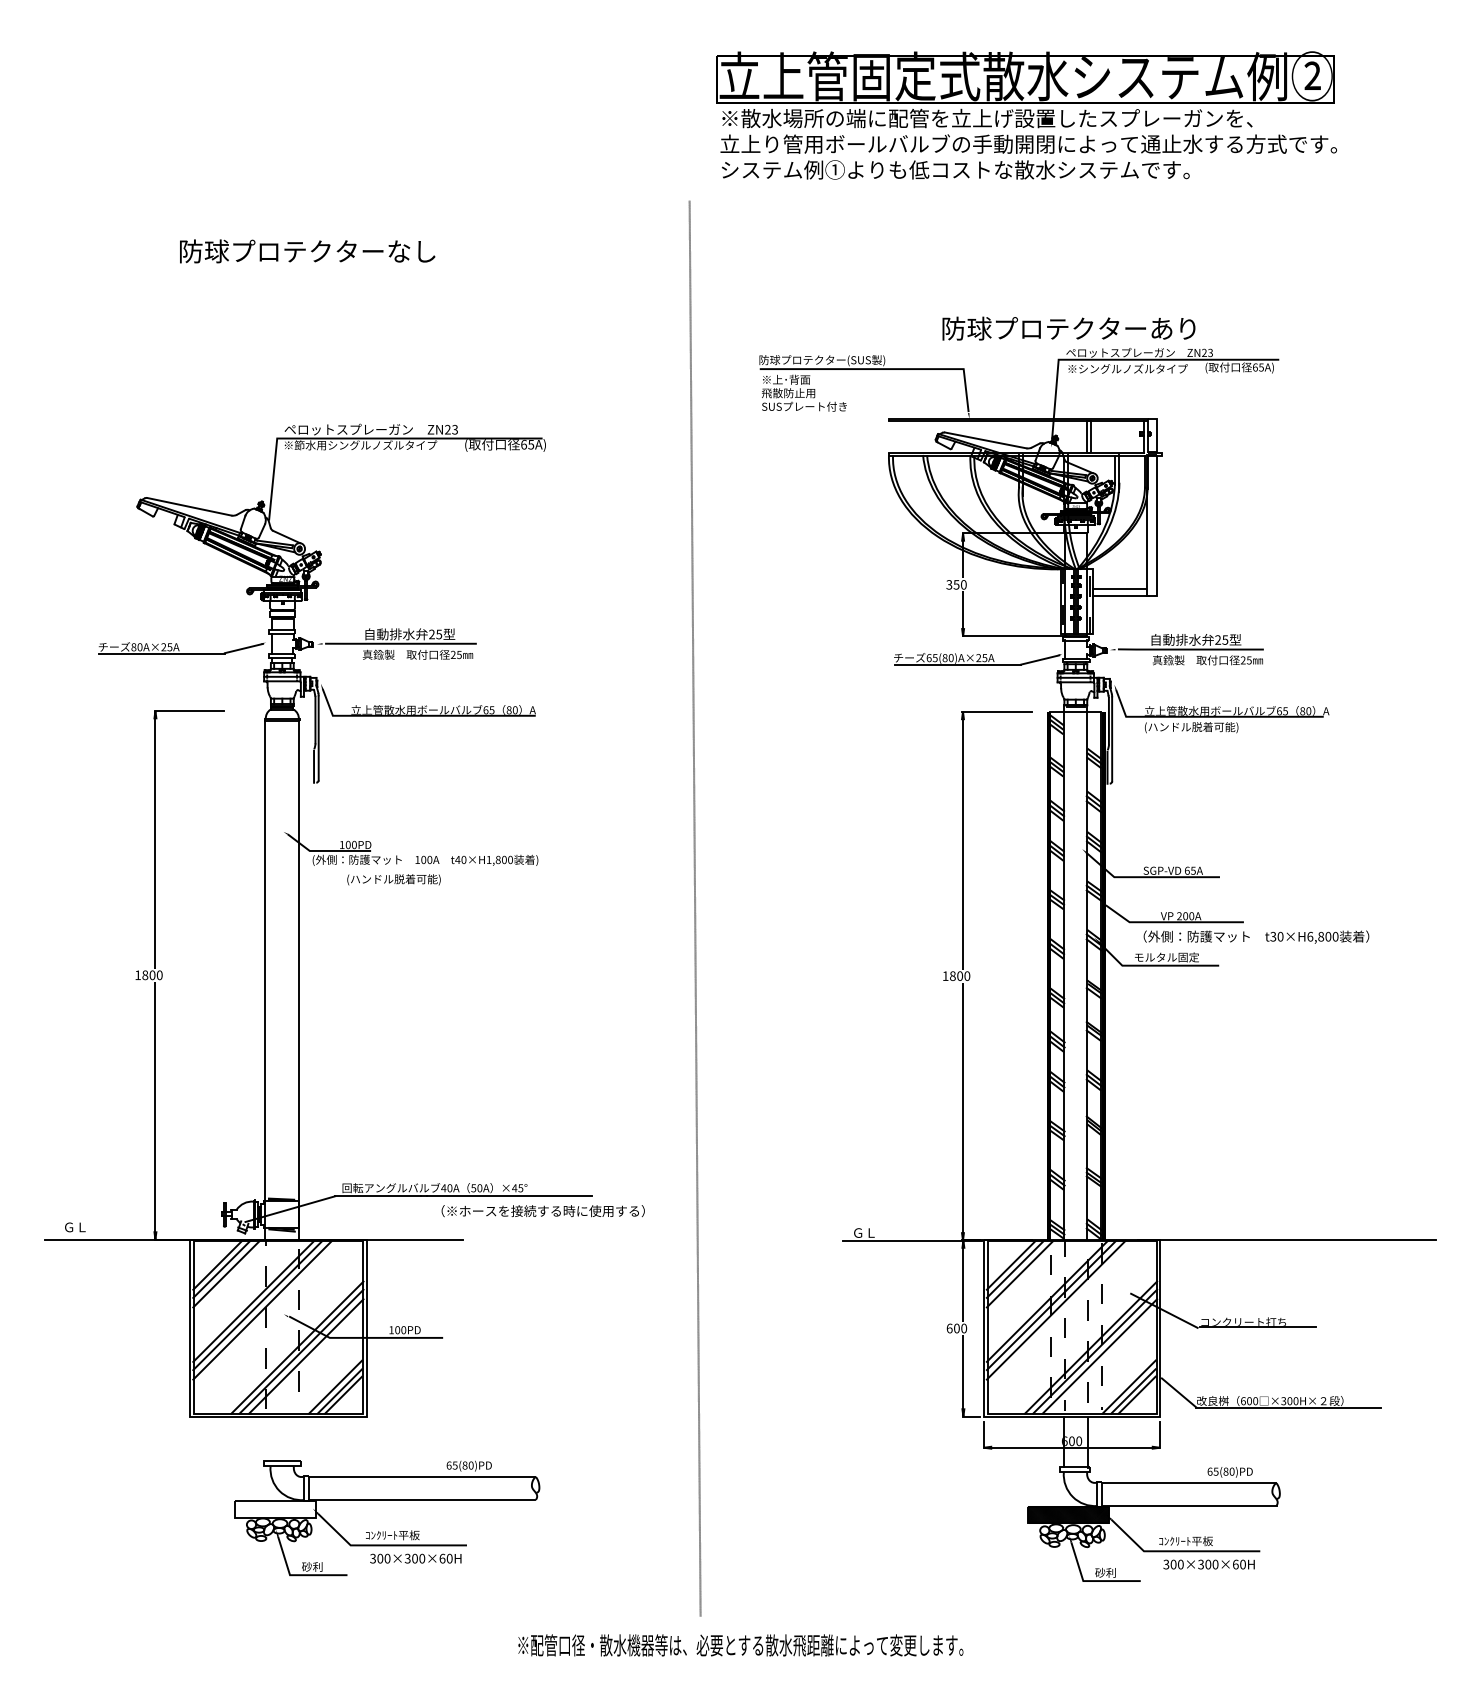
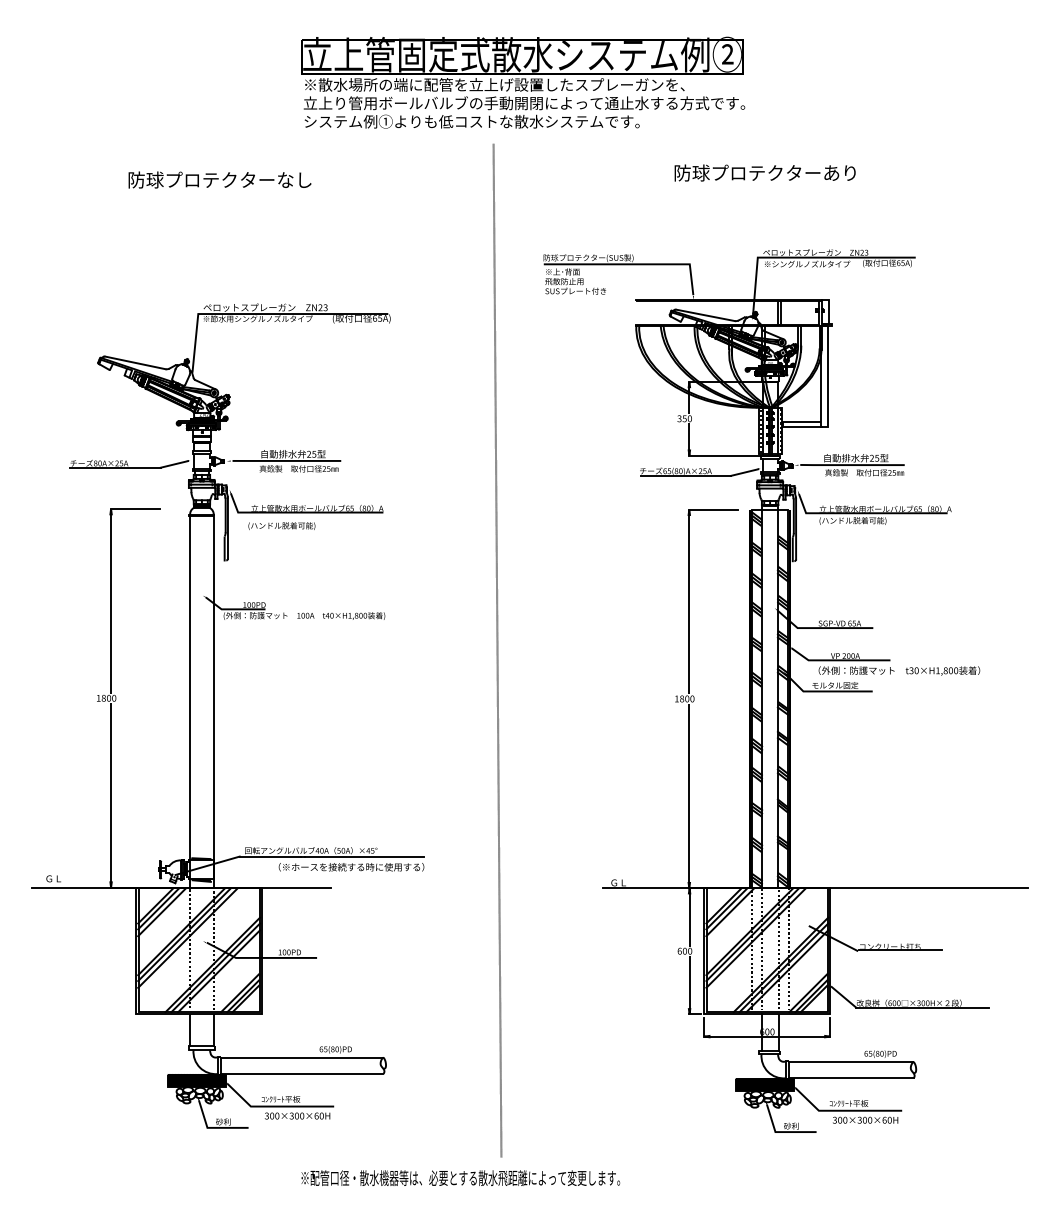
part: (1026, 115) -> (522, 82), moved
text: (1068, 328) -> (764, 172), moved
text: (393, 879) -> (281, 525), moved
text: (1310, 936) -> (938, 670), t30×H6,800 -> t30×H1,800
text: (542, 1211) -> (351, 867), moved
line: (265, 1439) -> (189, 1030), added
line: (298, 1439) -> (213, 1030), added
hatch: (275, 1508) -> (197, 1080), added
text: (740, 1645) -> (460, 1178), moved

